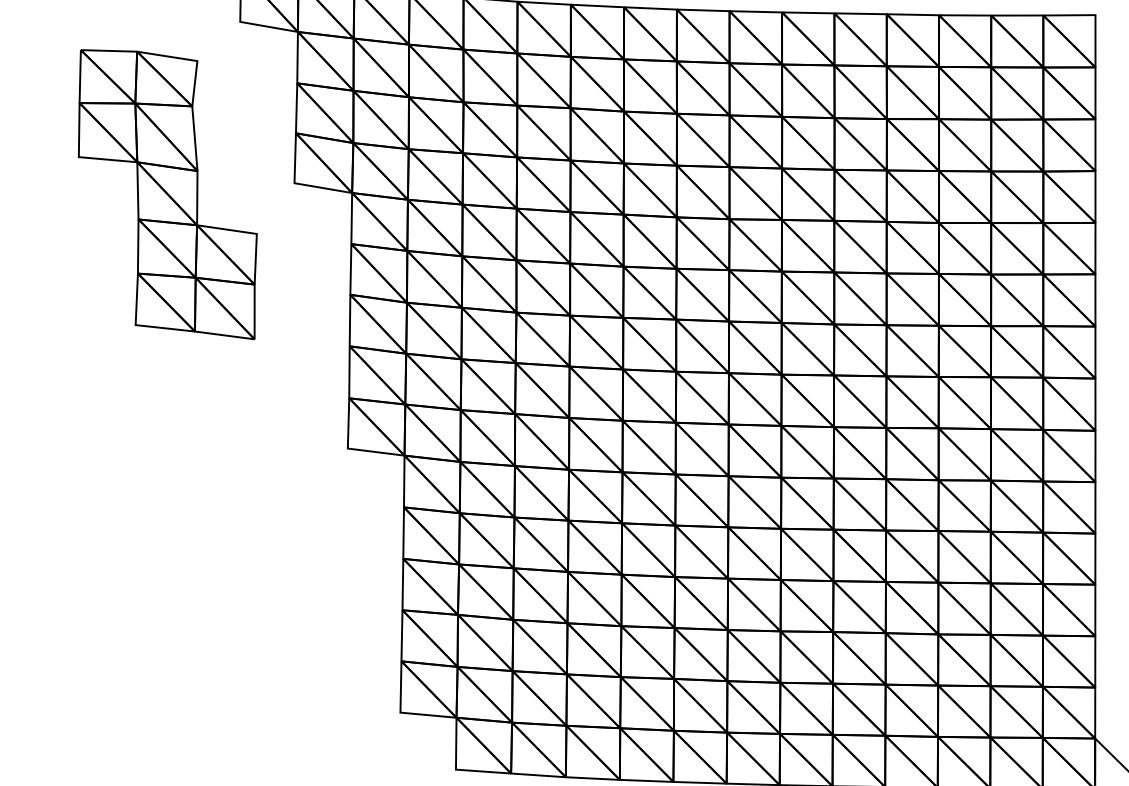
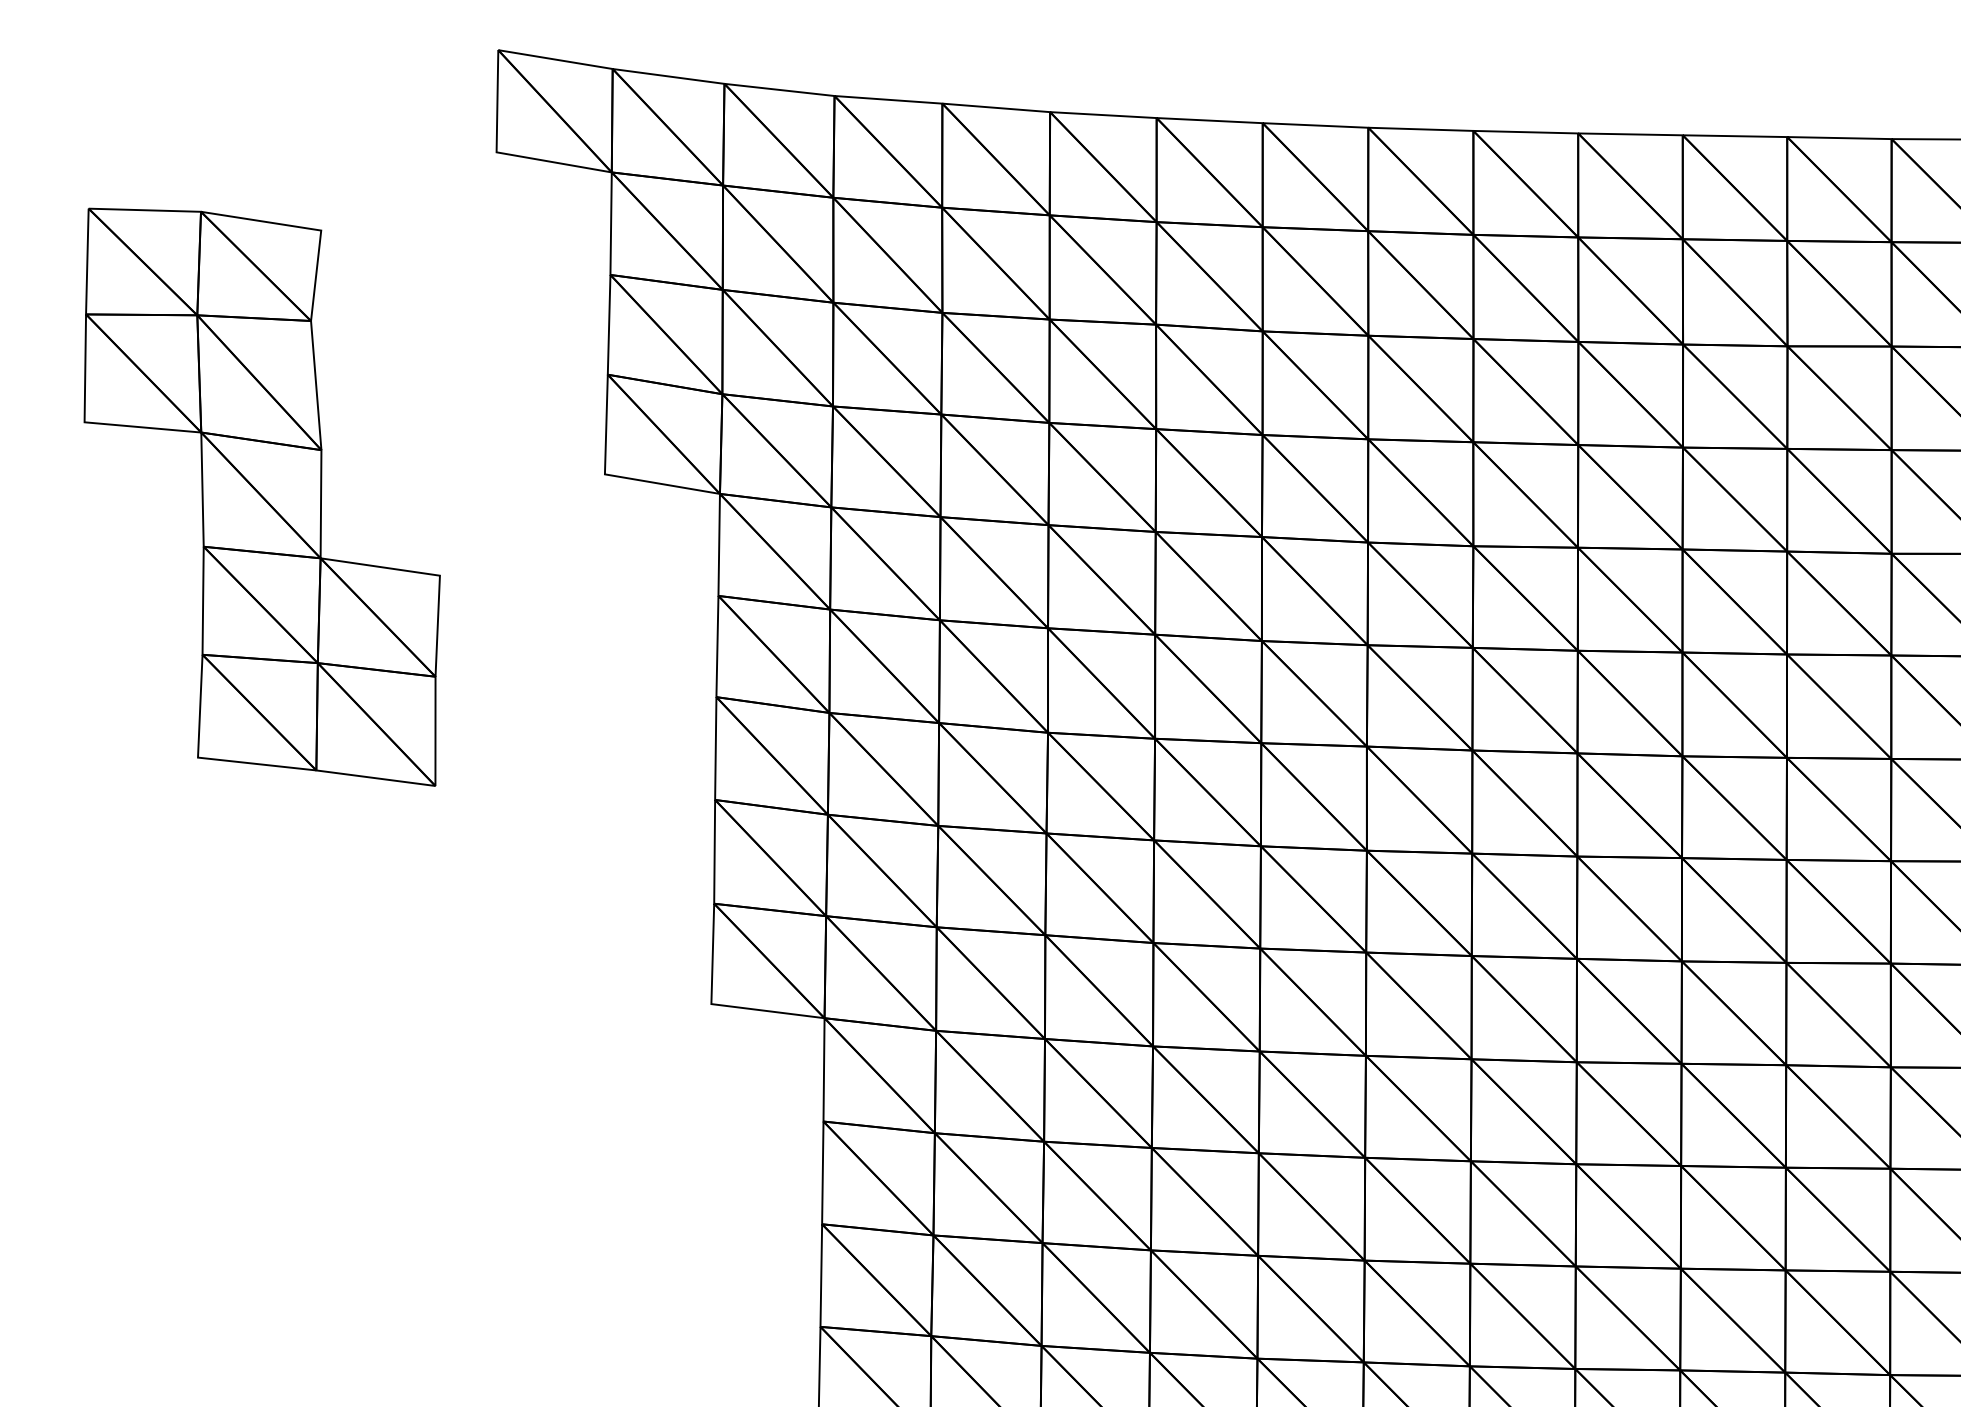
part: (167, 194) -> (261, 496), moved

